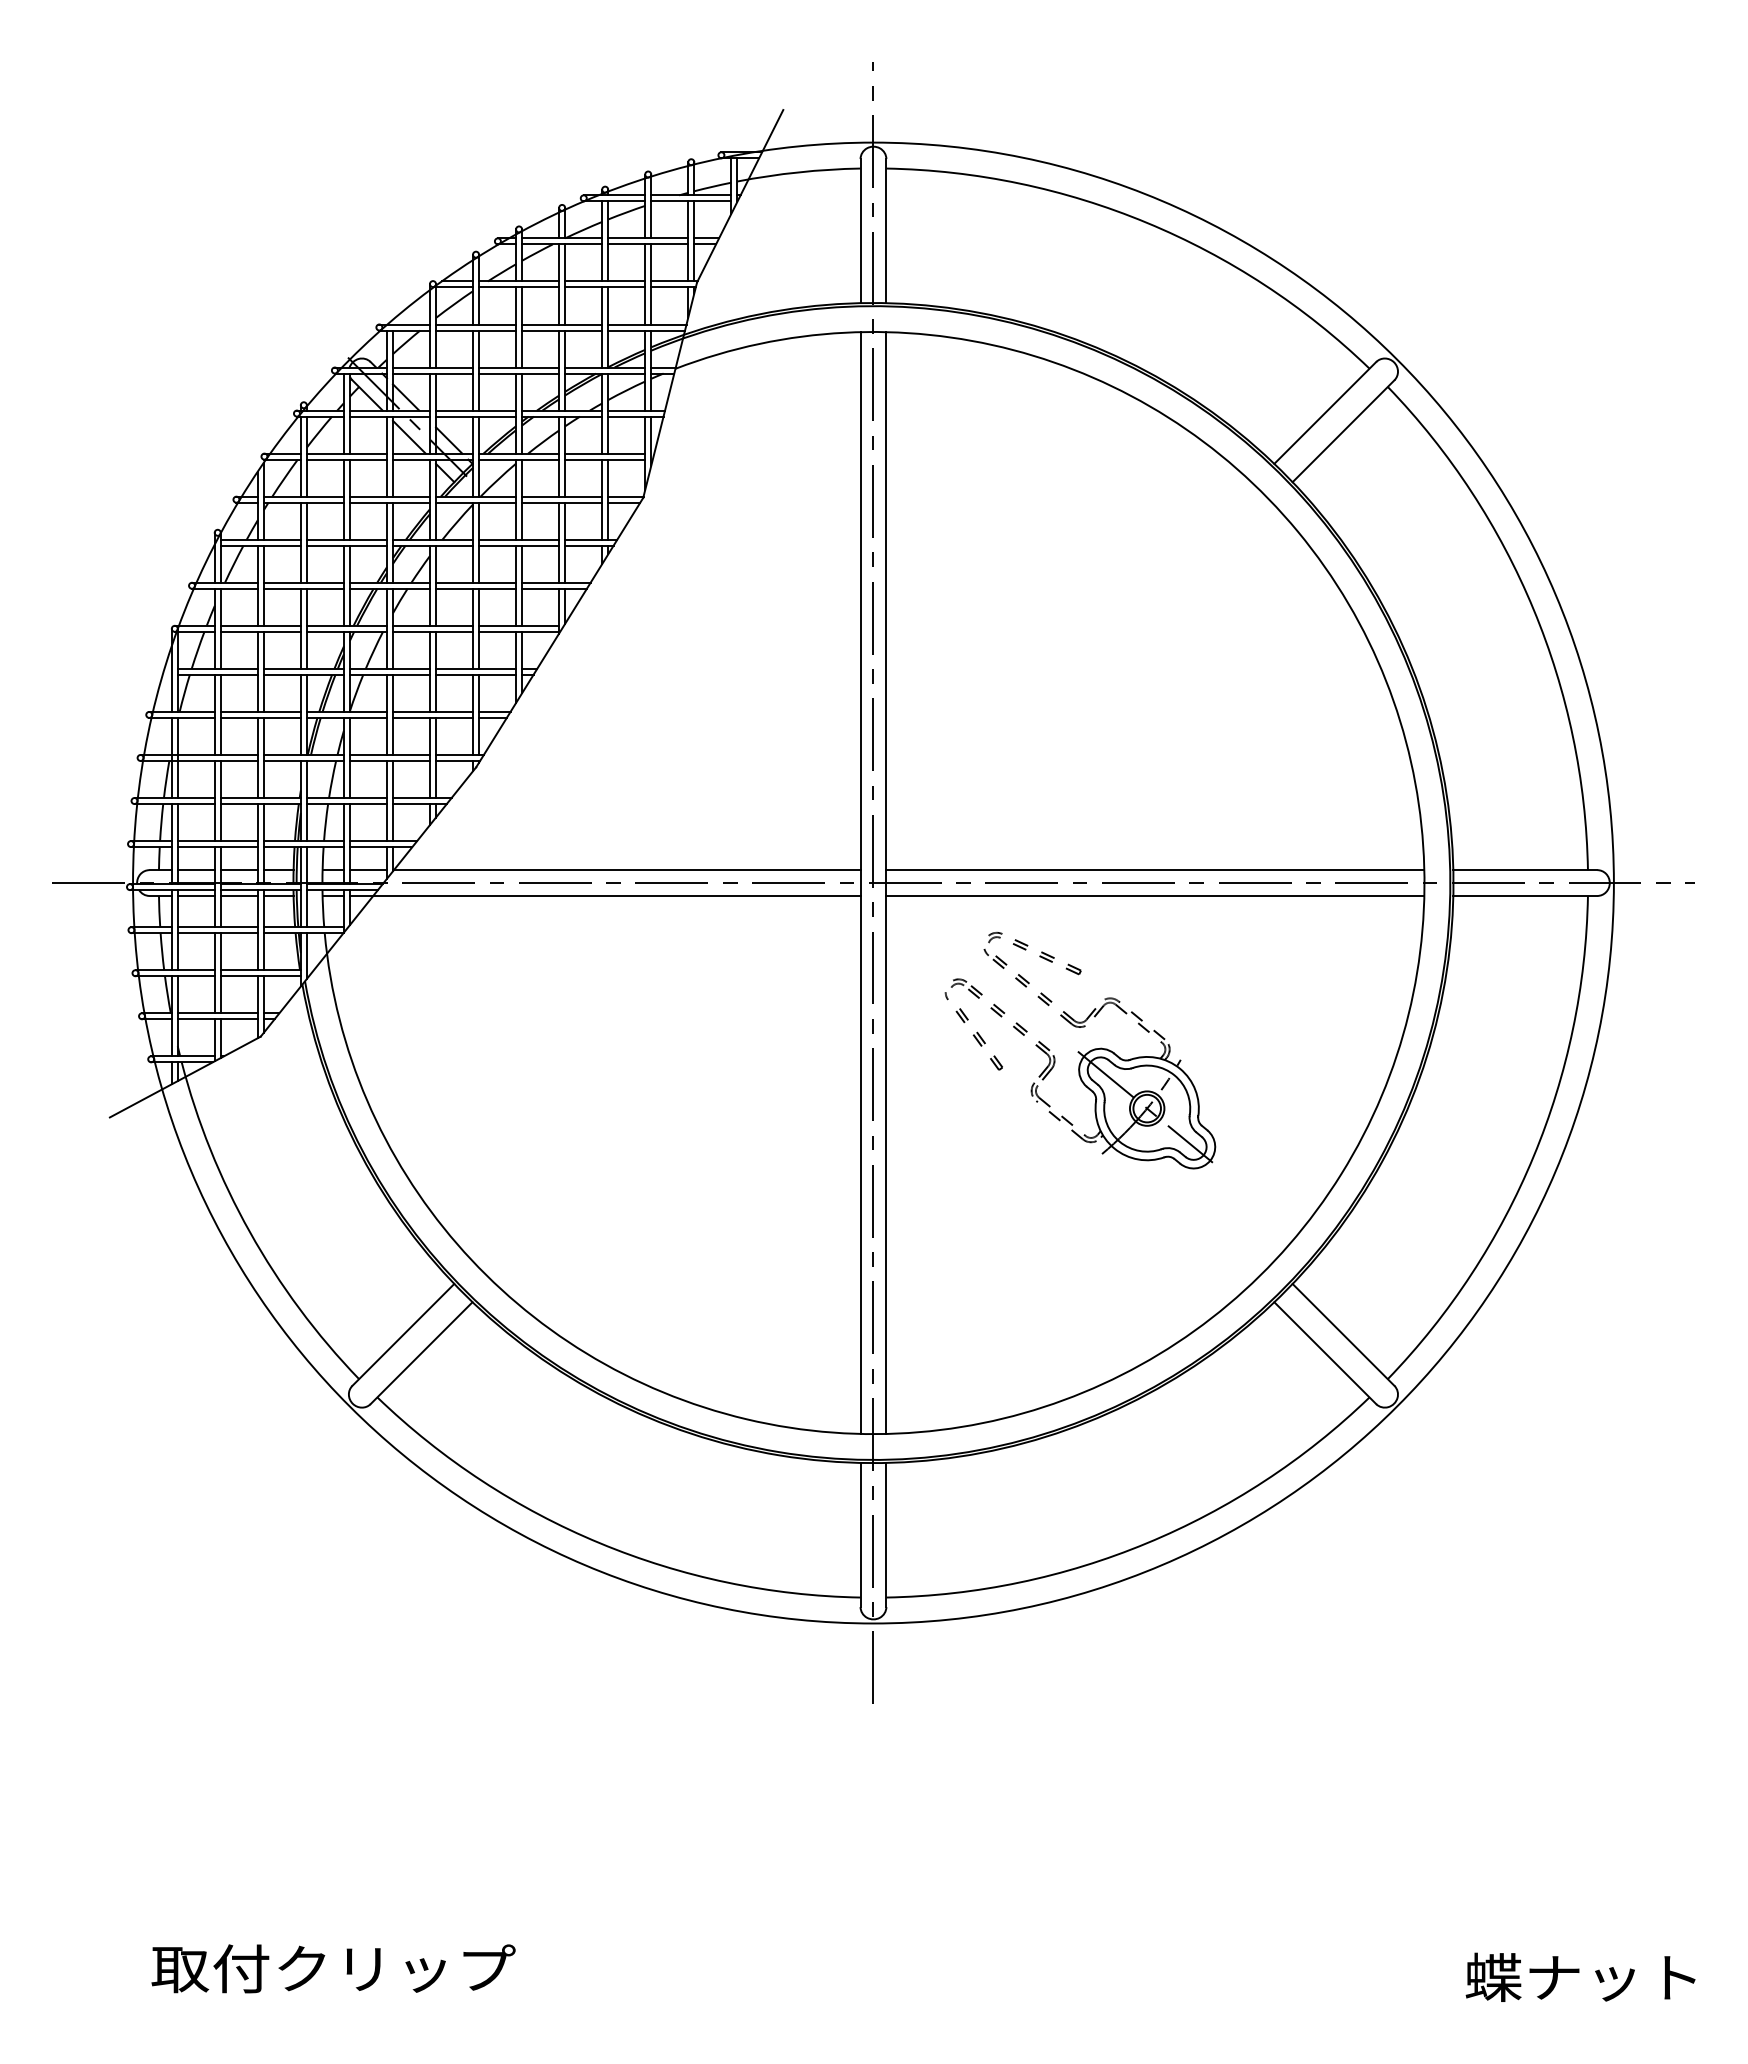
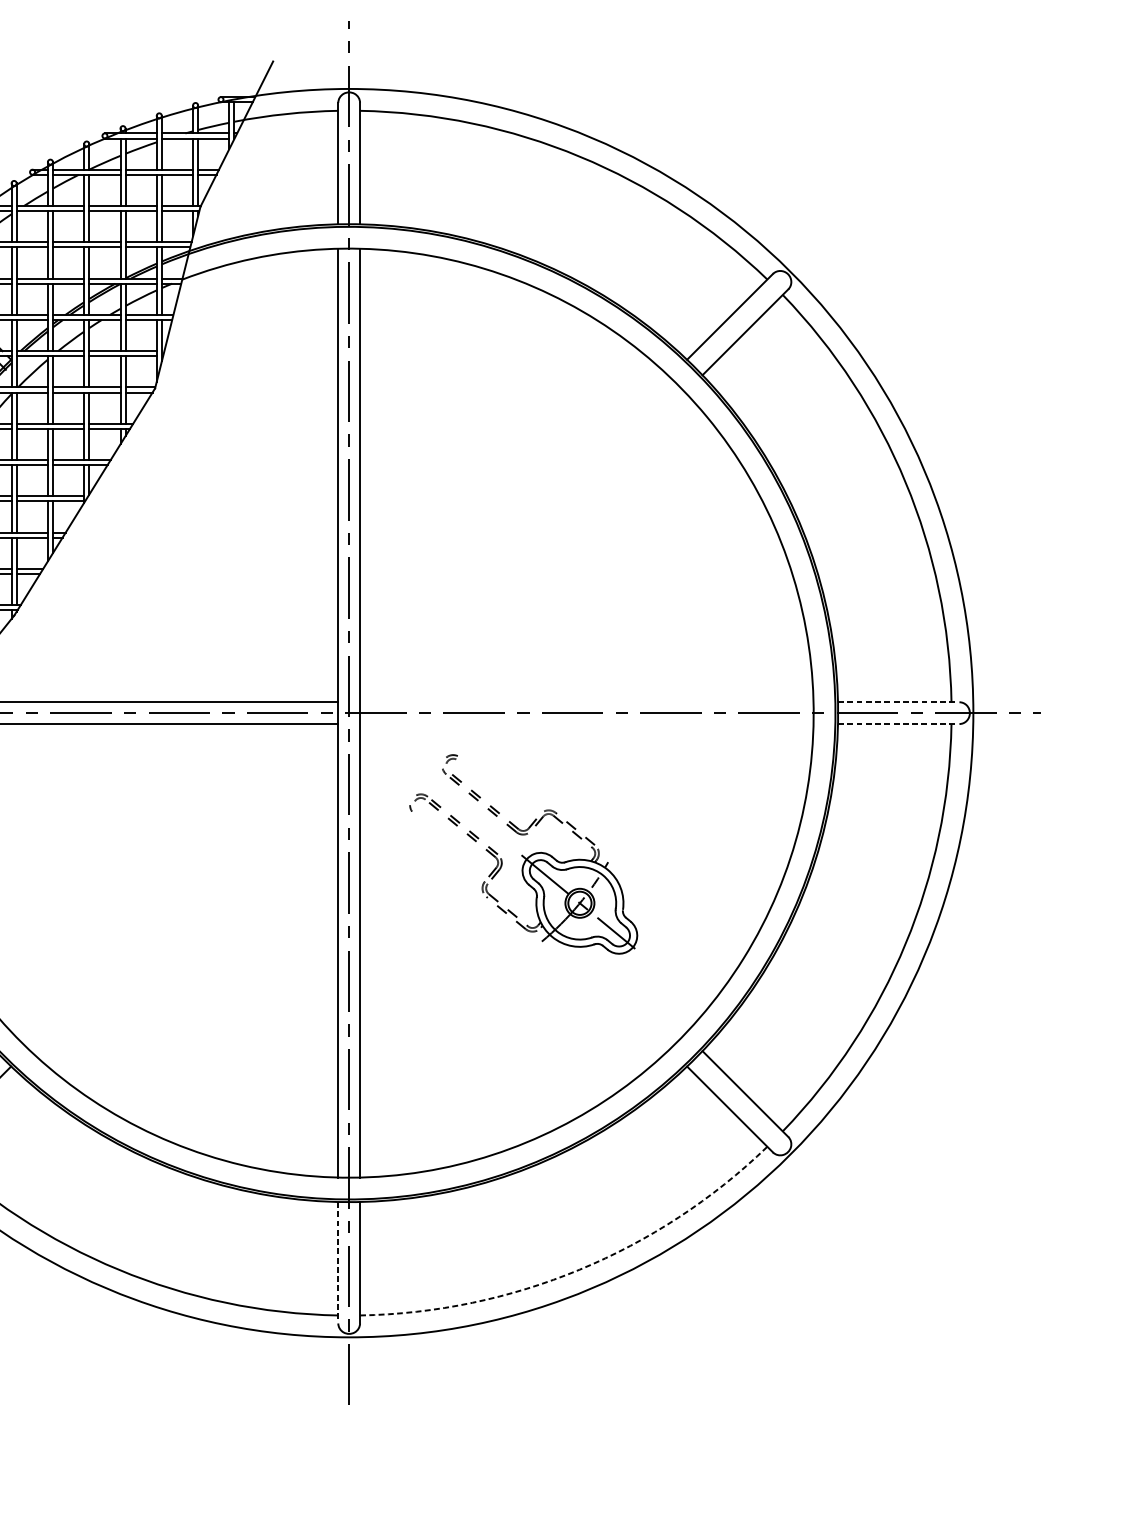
line: (1155, 870) -> (586, 702), removed
line: (1525, 870) -> (898, 702), solid -> dashed
line: (1155, 895) -> (586, 723), removed
line: (1525, 895) -> (898, 723), solid -> dashed
part: (1046, 957) -> (495, 775), removed
part: (978, 1039) -> (437, 845), removed
line: (860, 1535) -> (338, 1263), solid -> dashed
arc: (1146, 1543) -> (579, 1269), solid -> dashed

